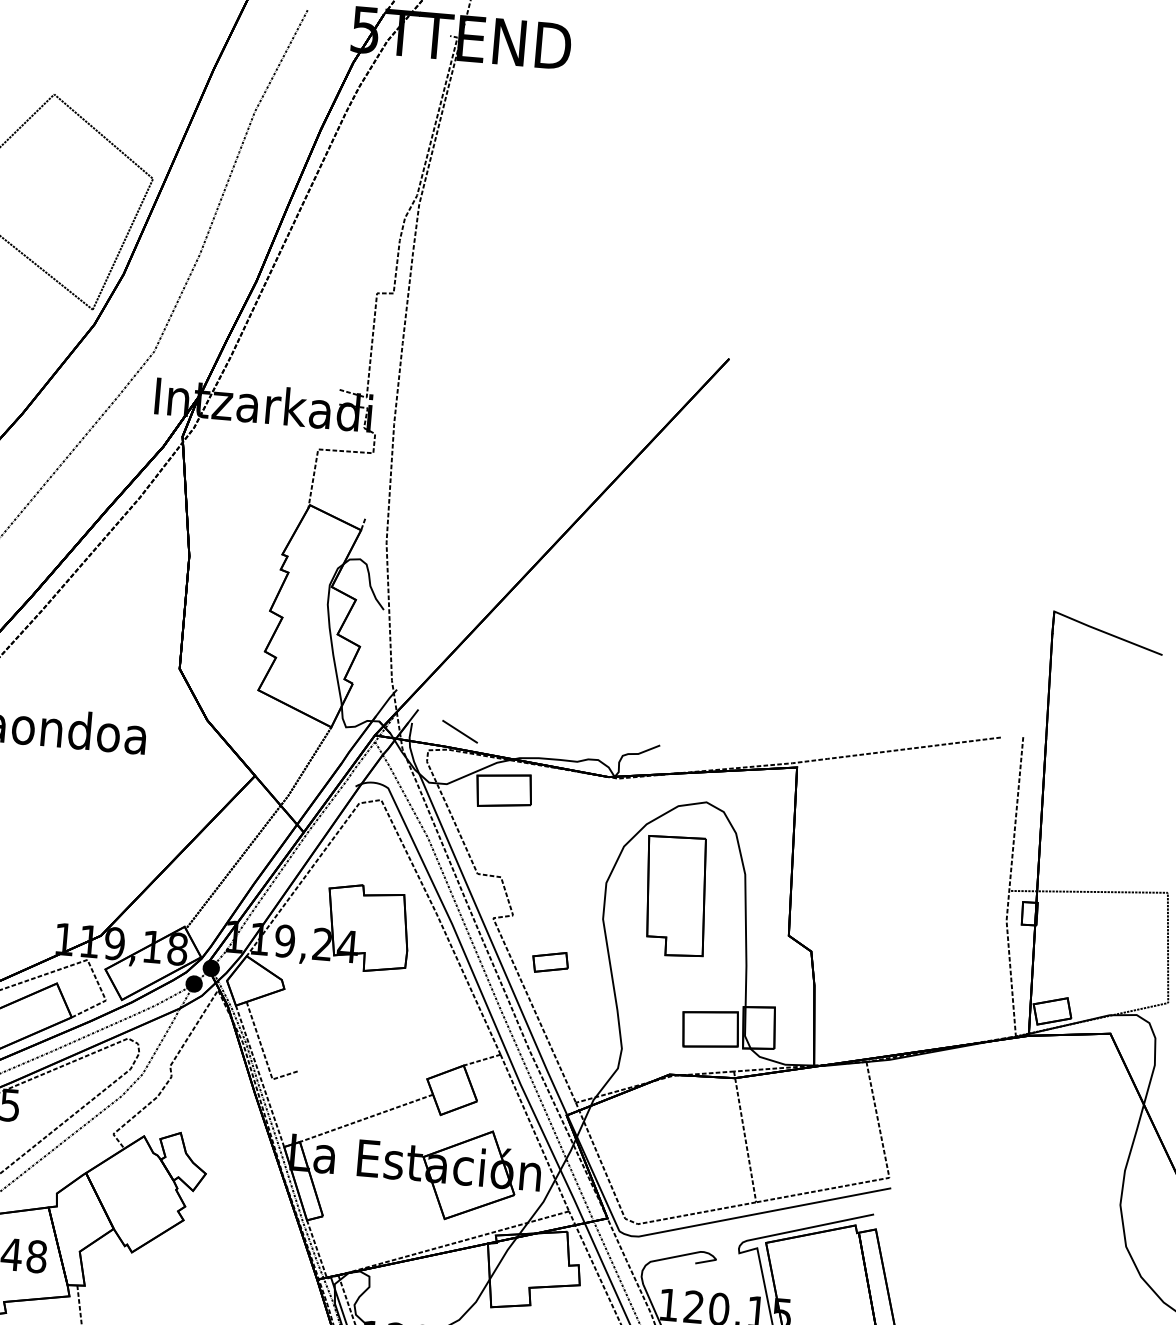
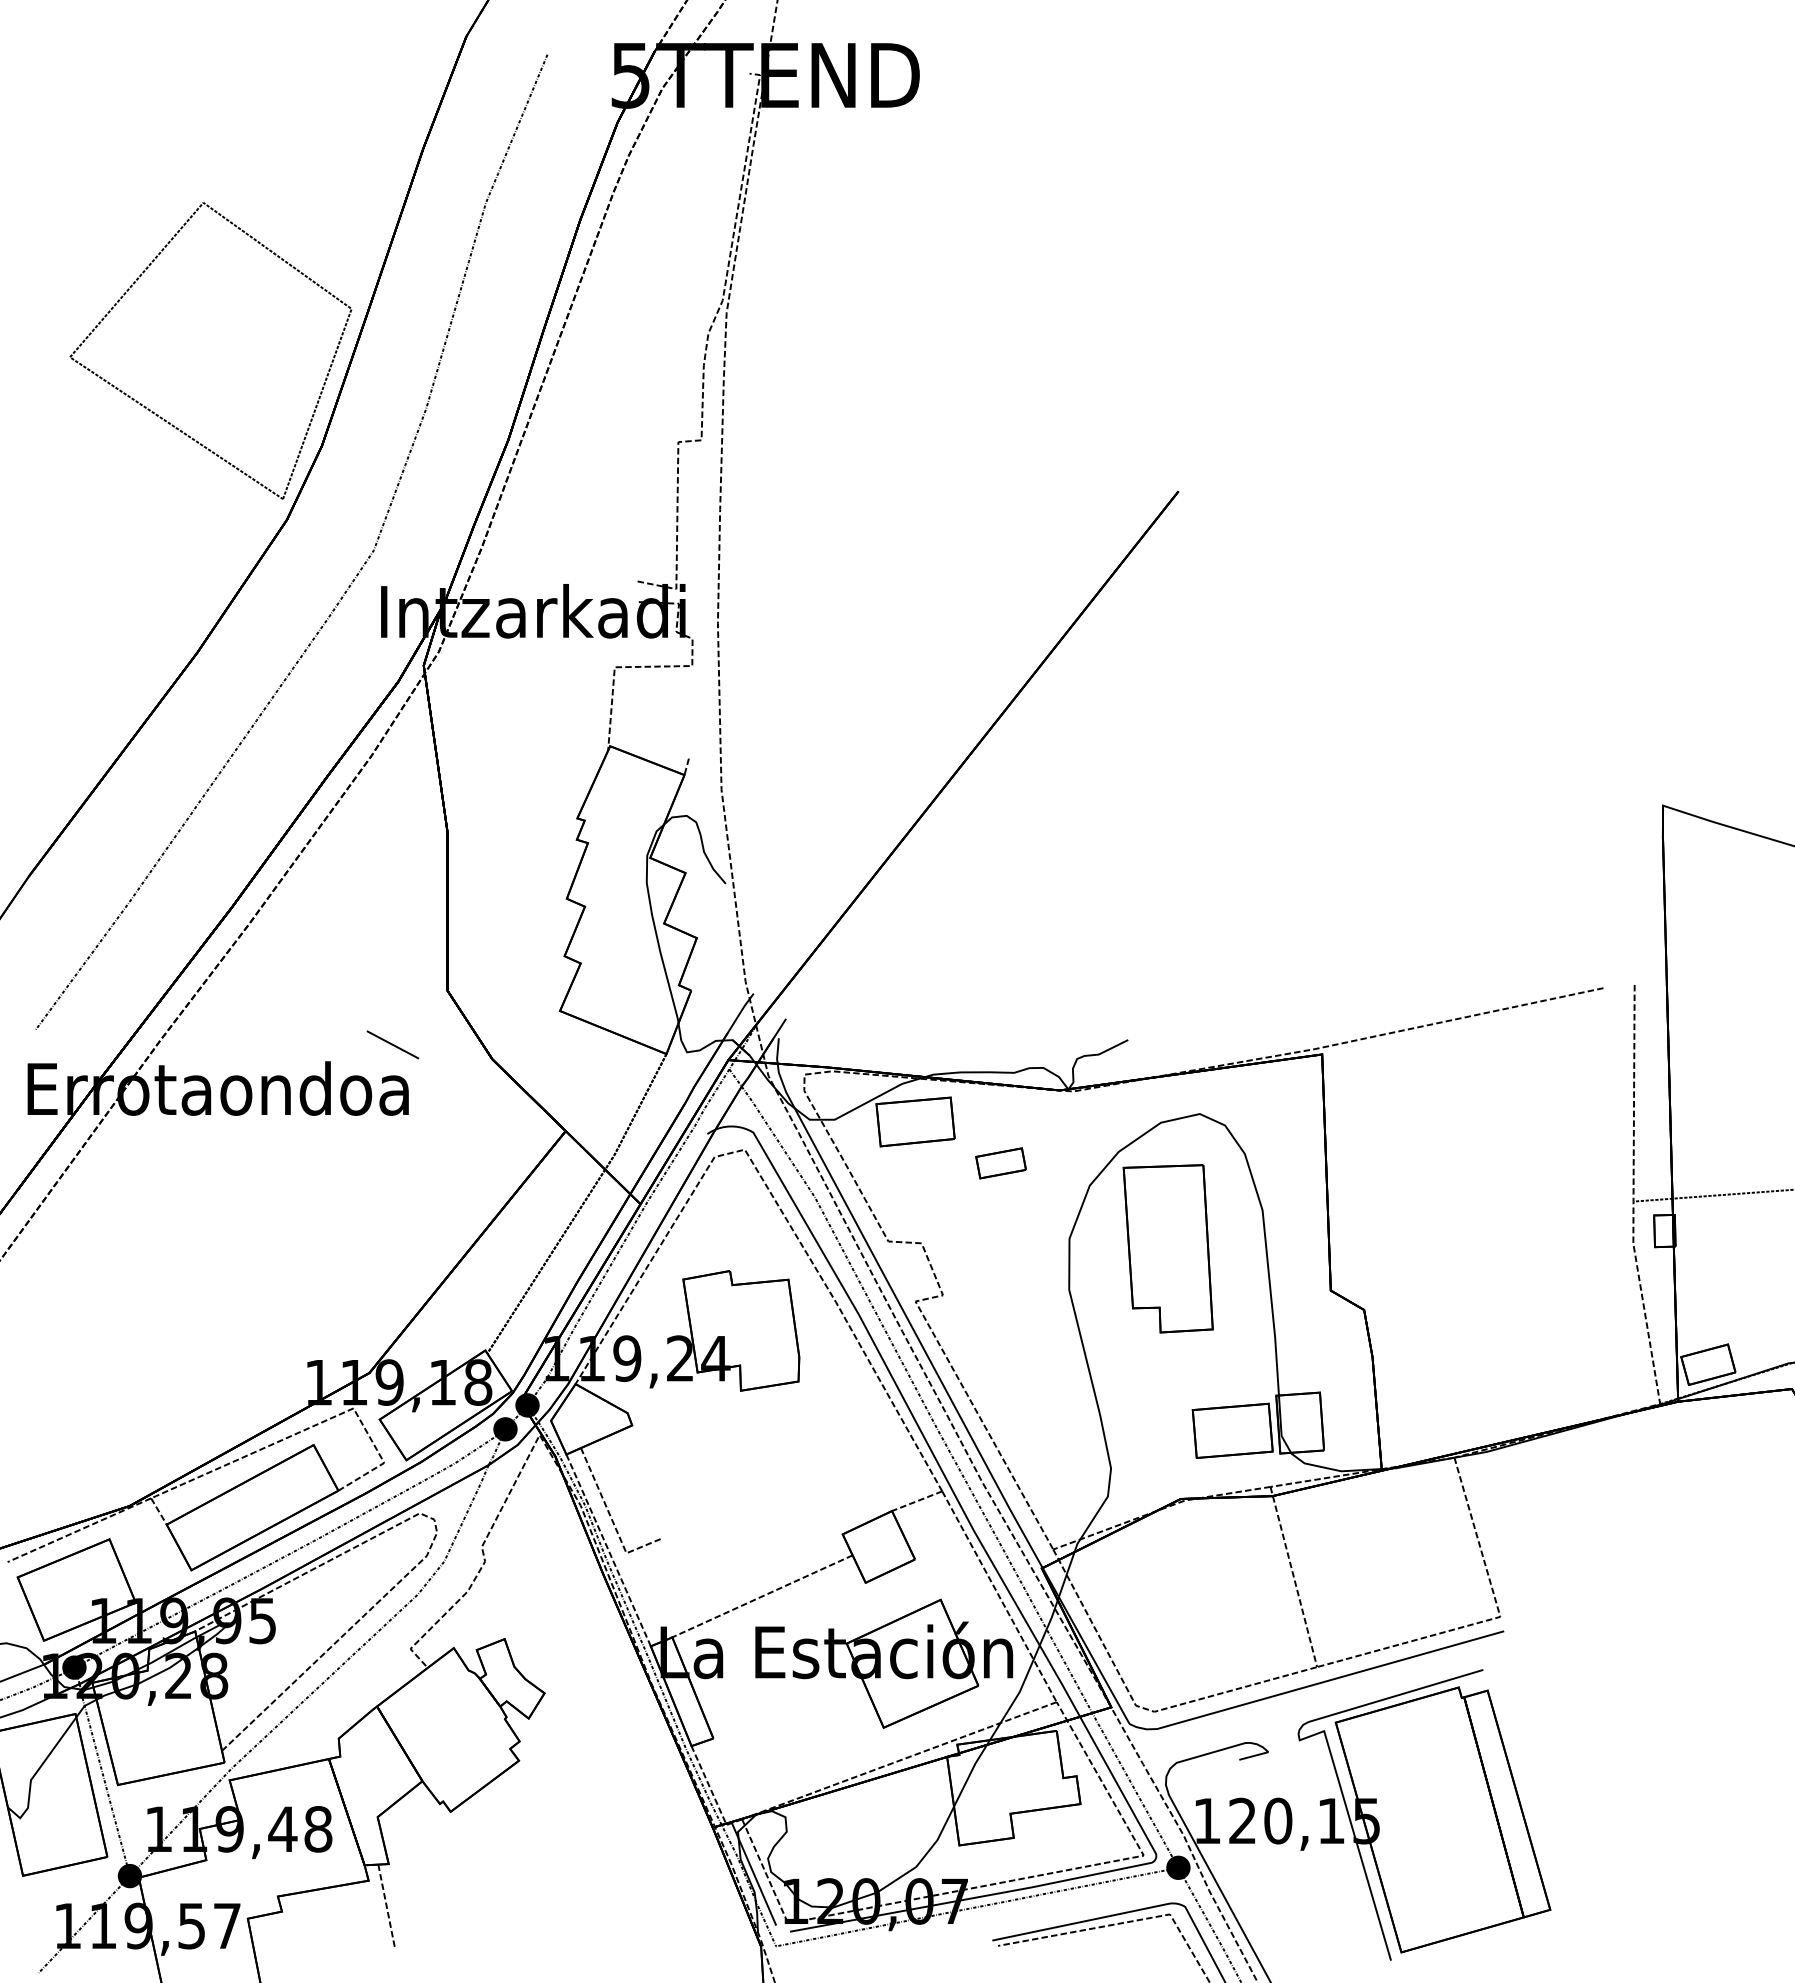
line: (459, 731) -> (392, 1044), moved
part: (550, 962) -> (1000, 1163), moved

